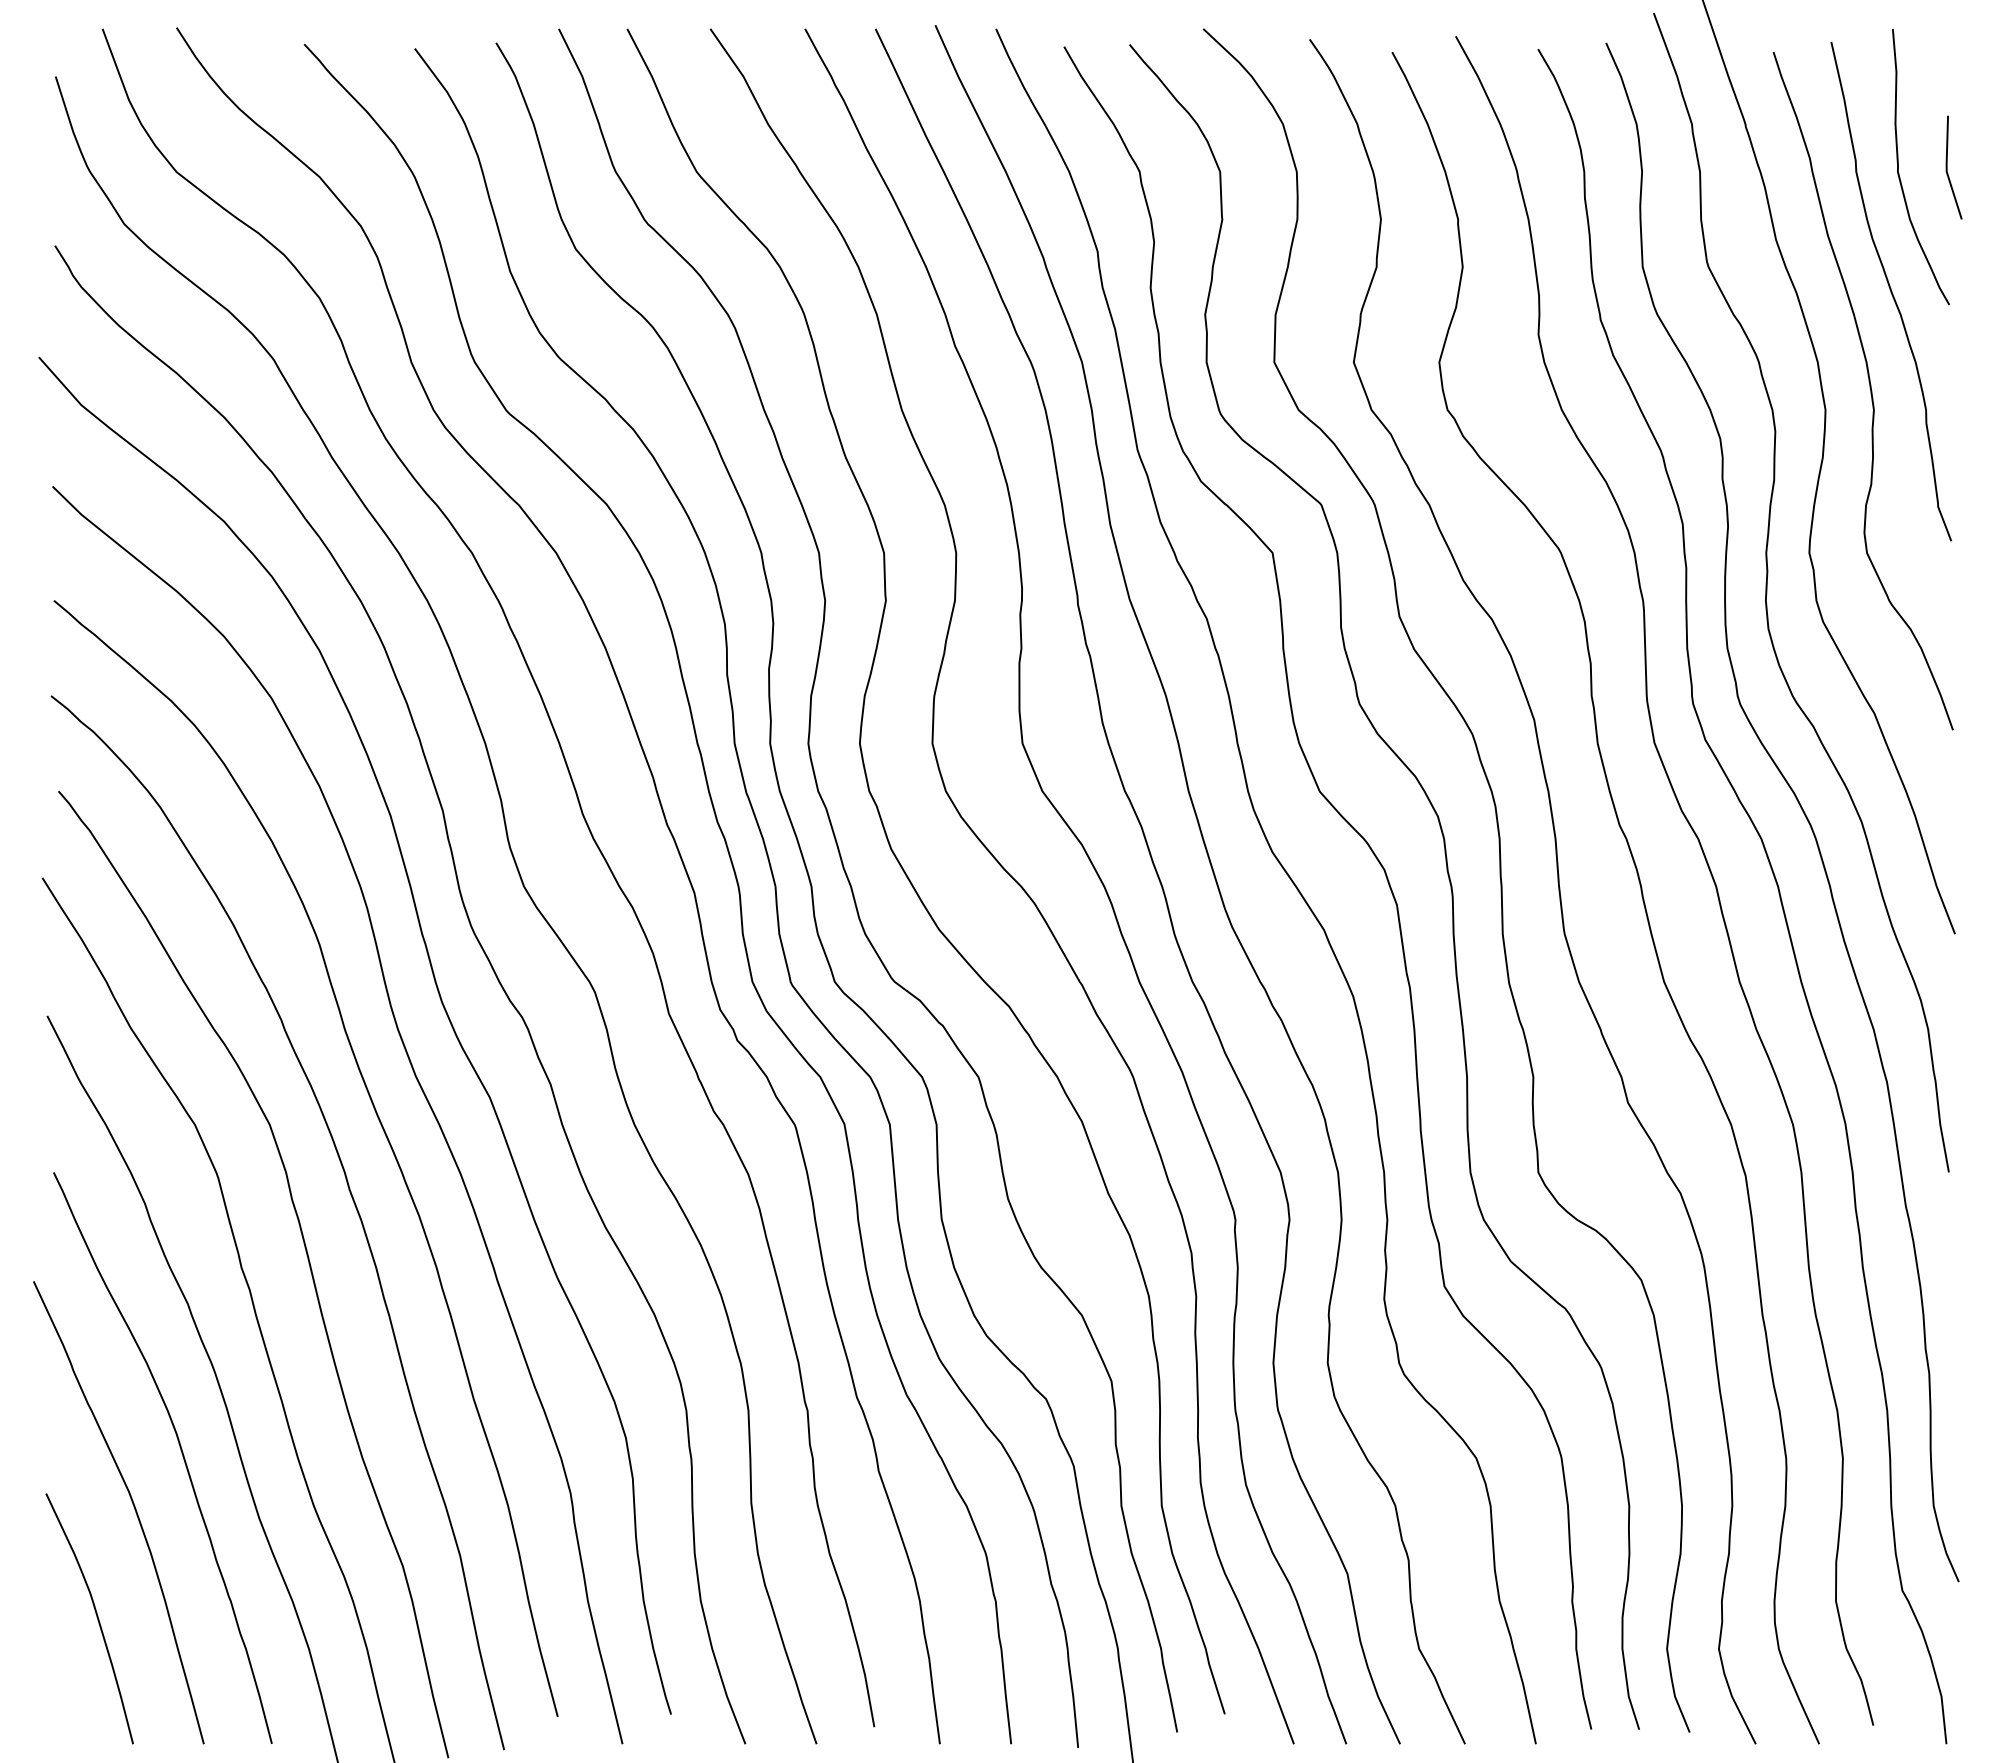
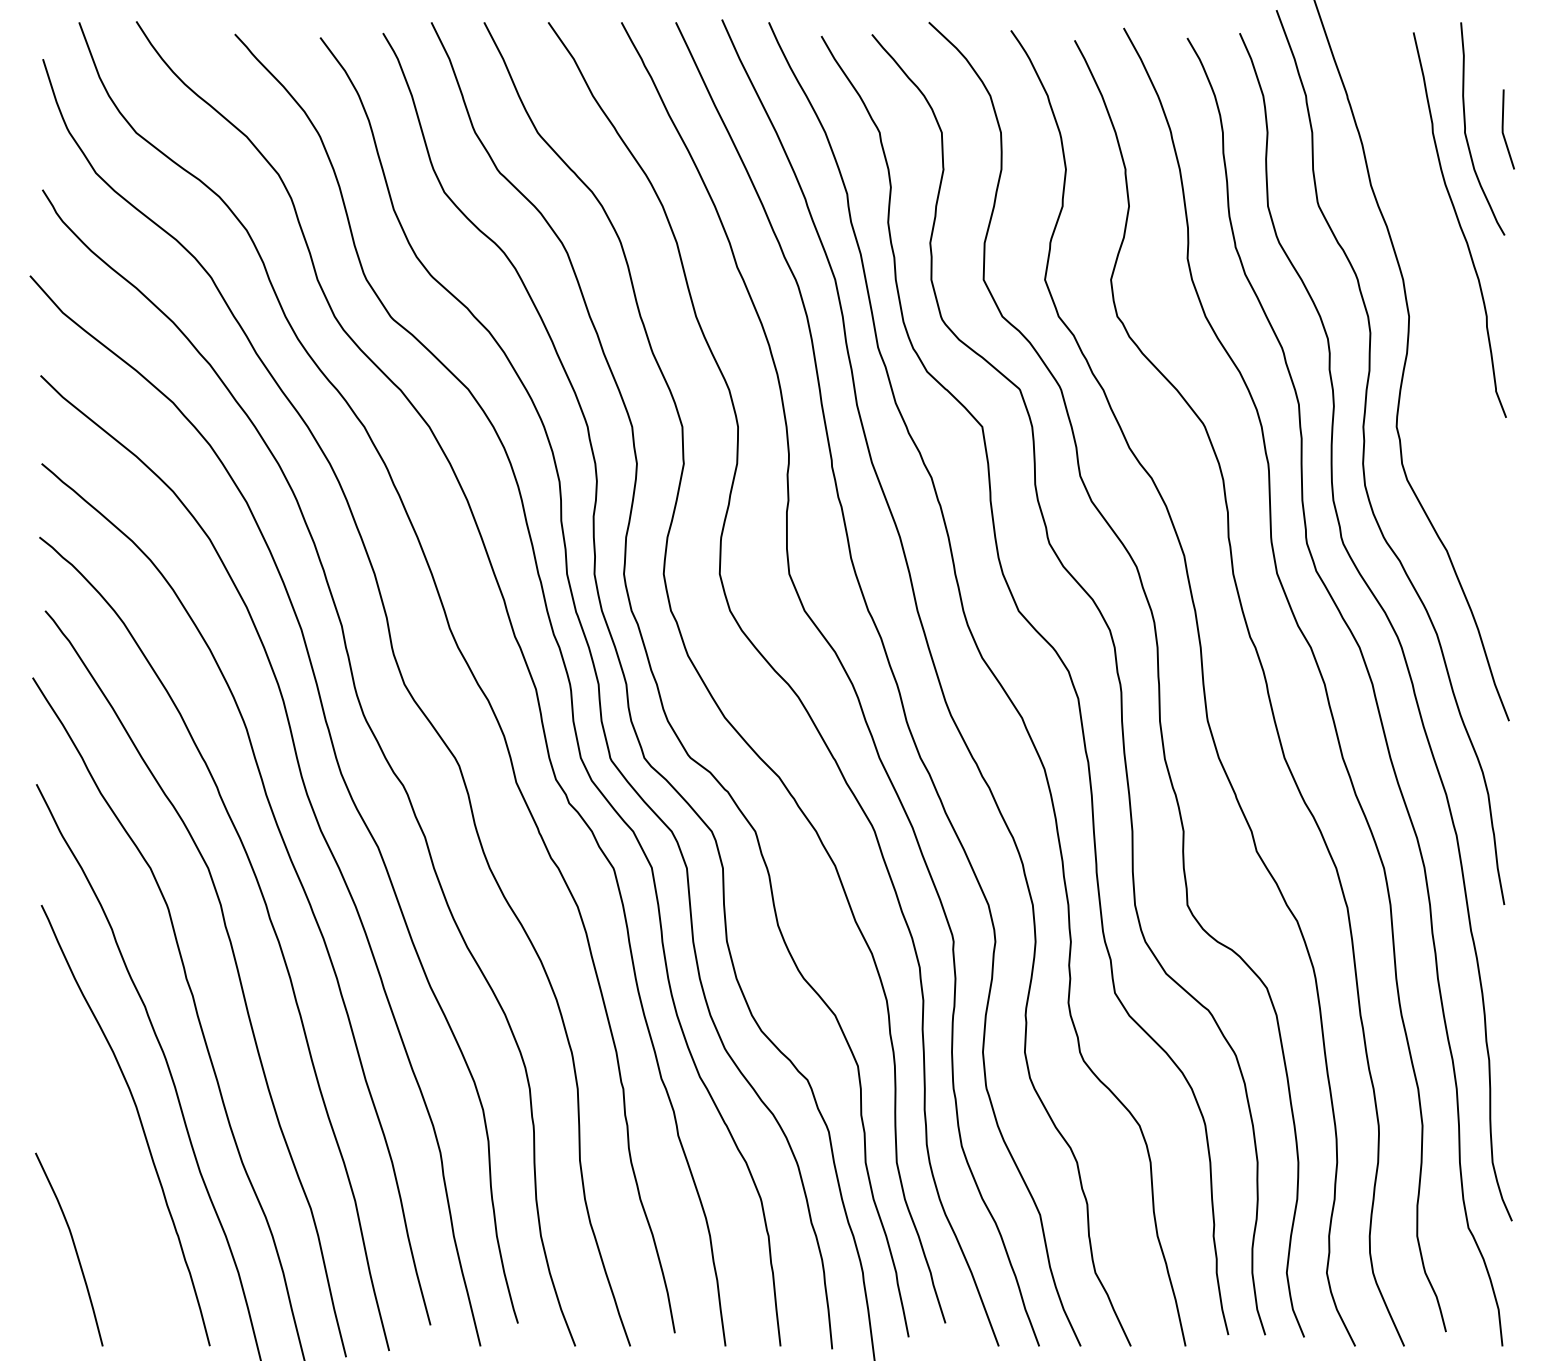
curve: (1870, 391) -> (1443, 302), removed
curve: (133, 1507) -> (103, 1163), removed

